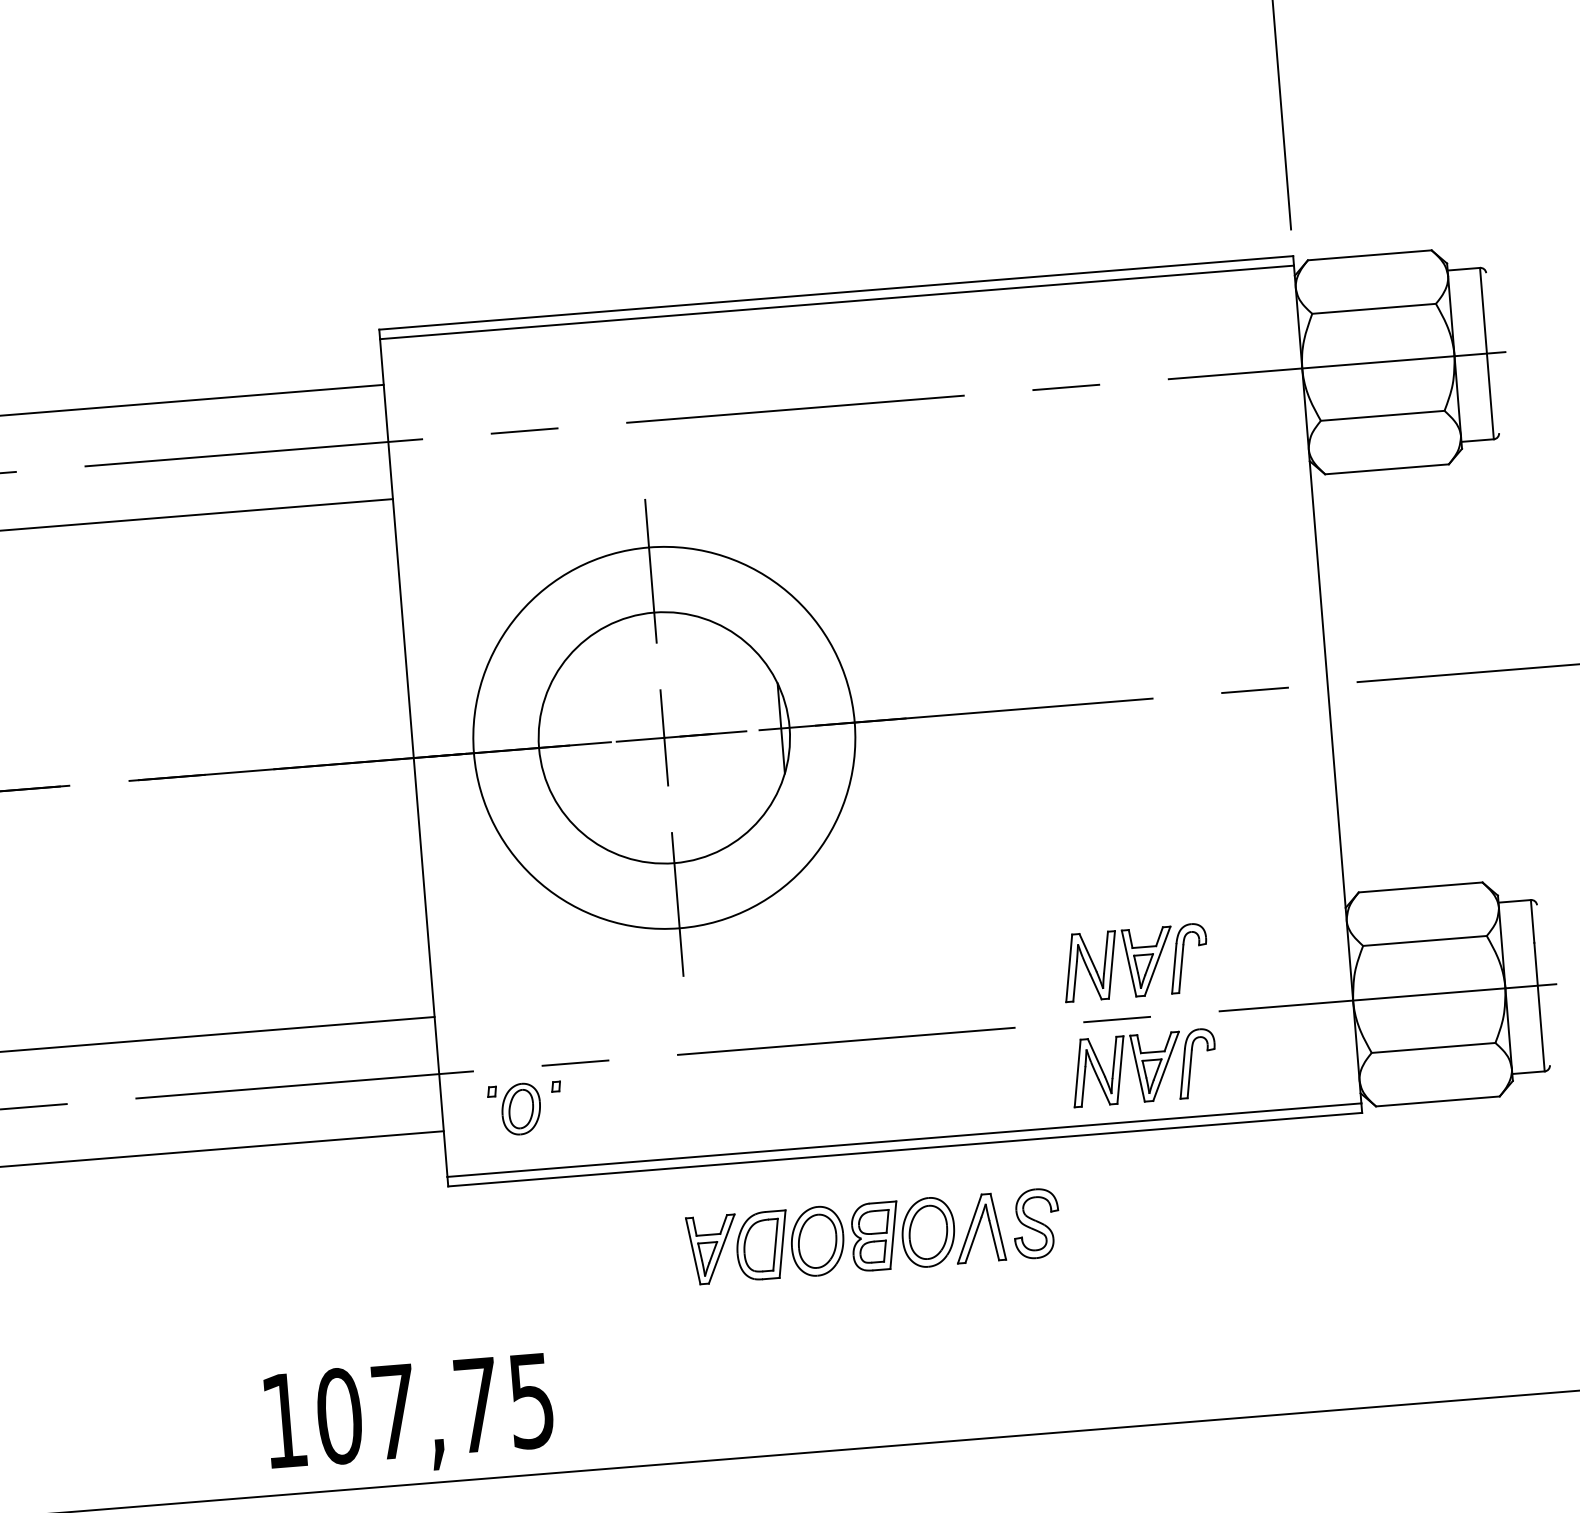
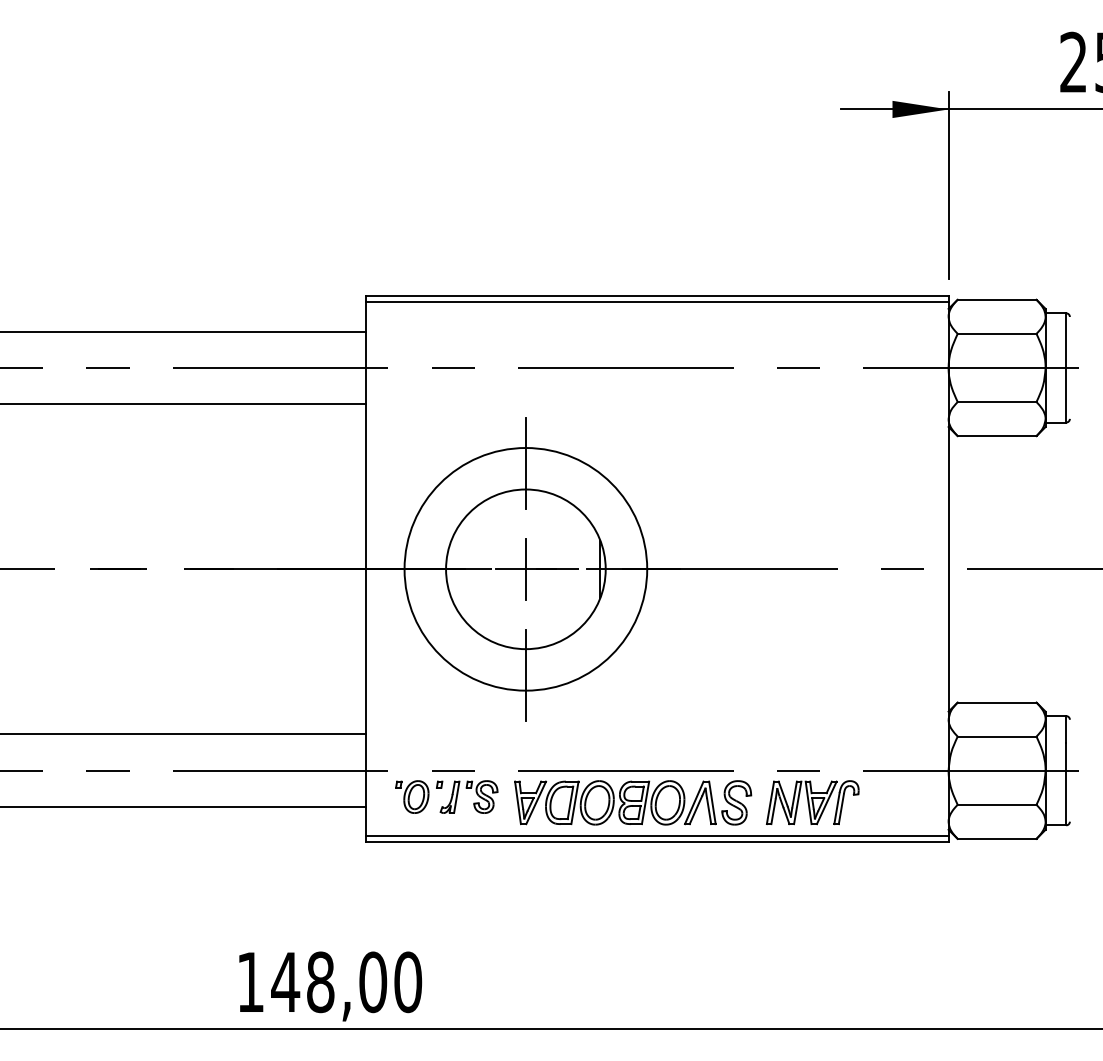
part: (1135, 962) -> (812, 735), removed
part: (611, 1110) -> (473, 802), added
part: (874, 1236) -> (633, 802), moved
text: (434, 1408) -> (346, 982), 107,75 -> 148,00

